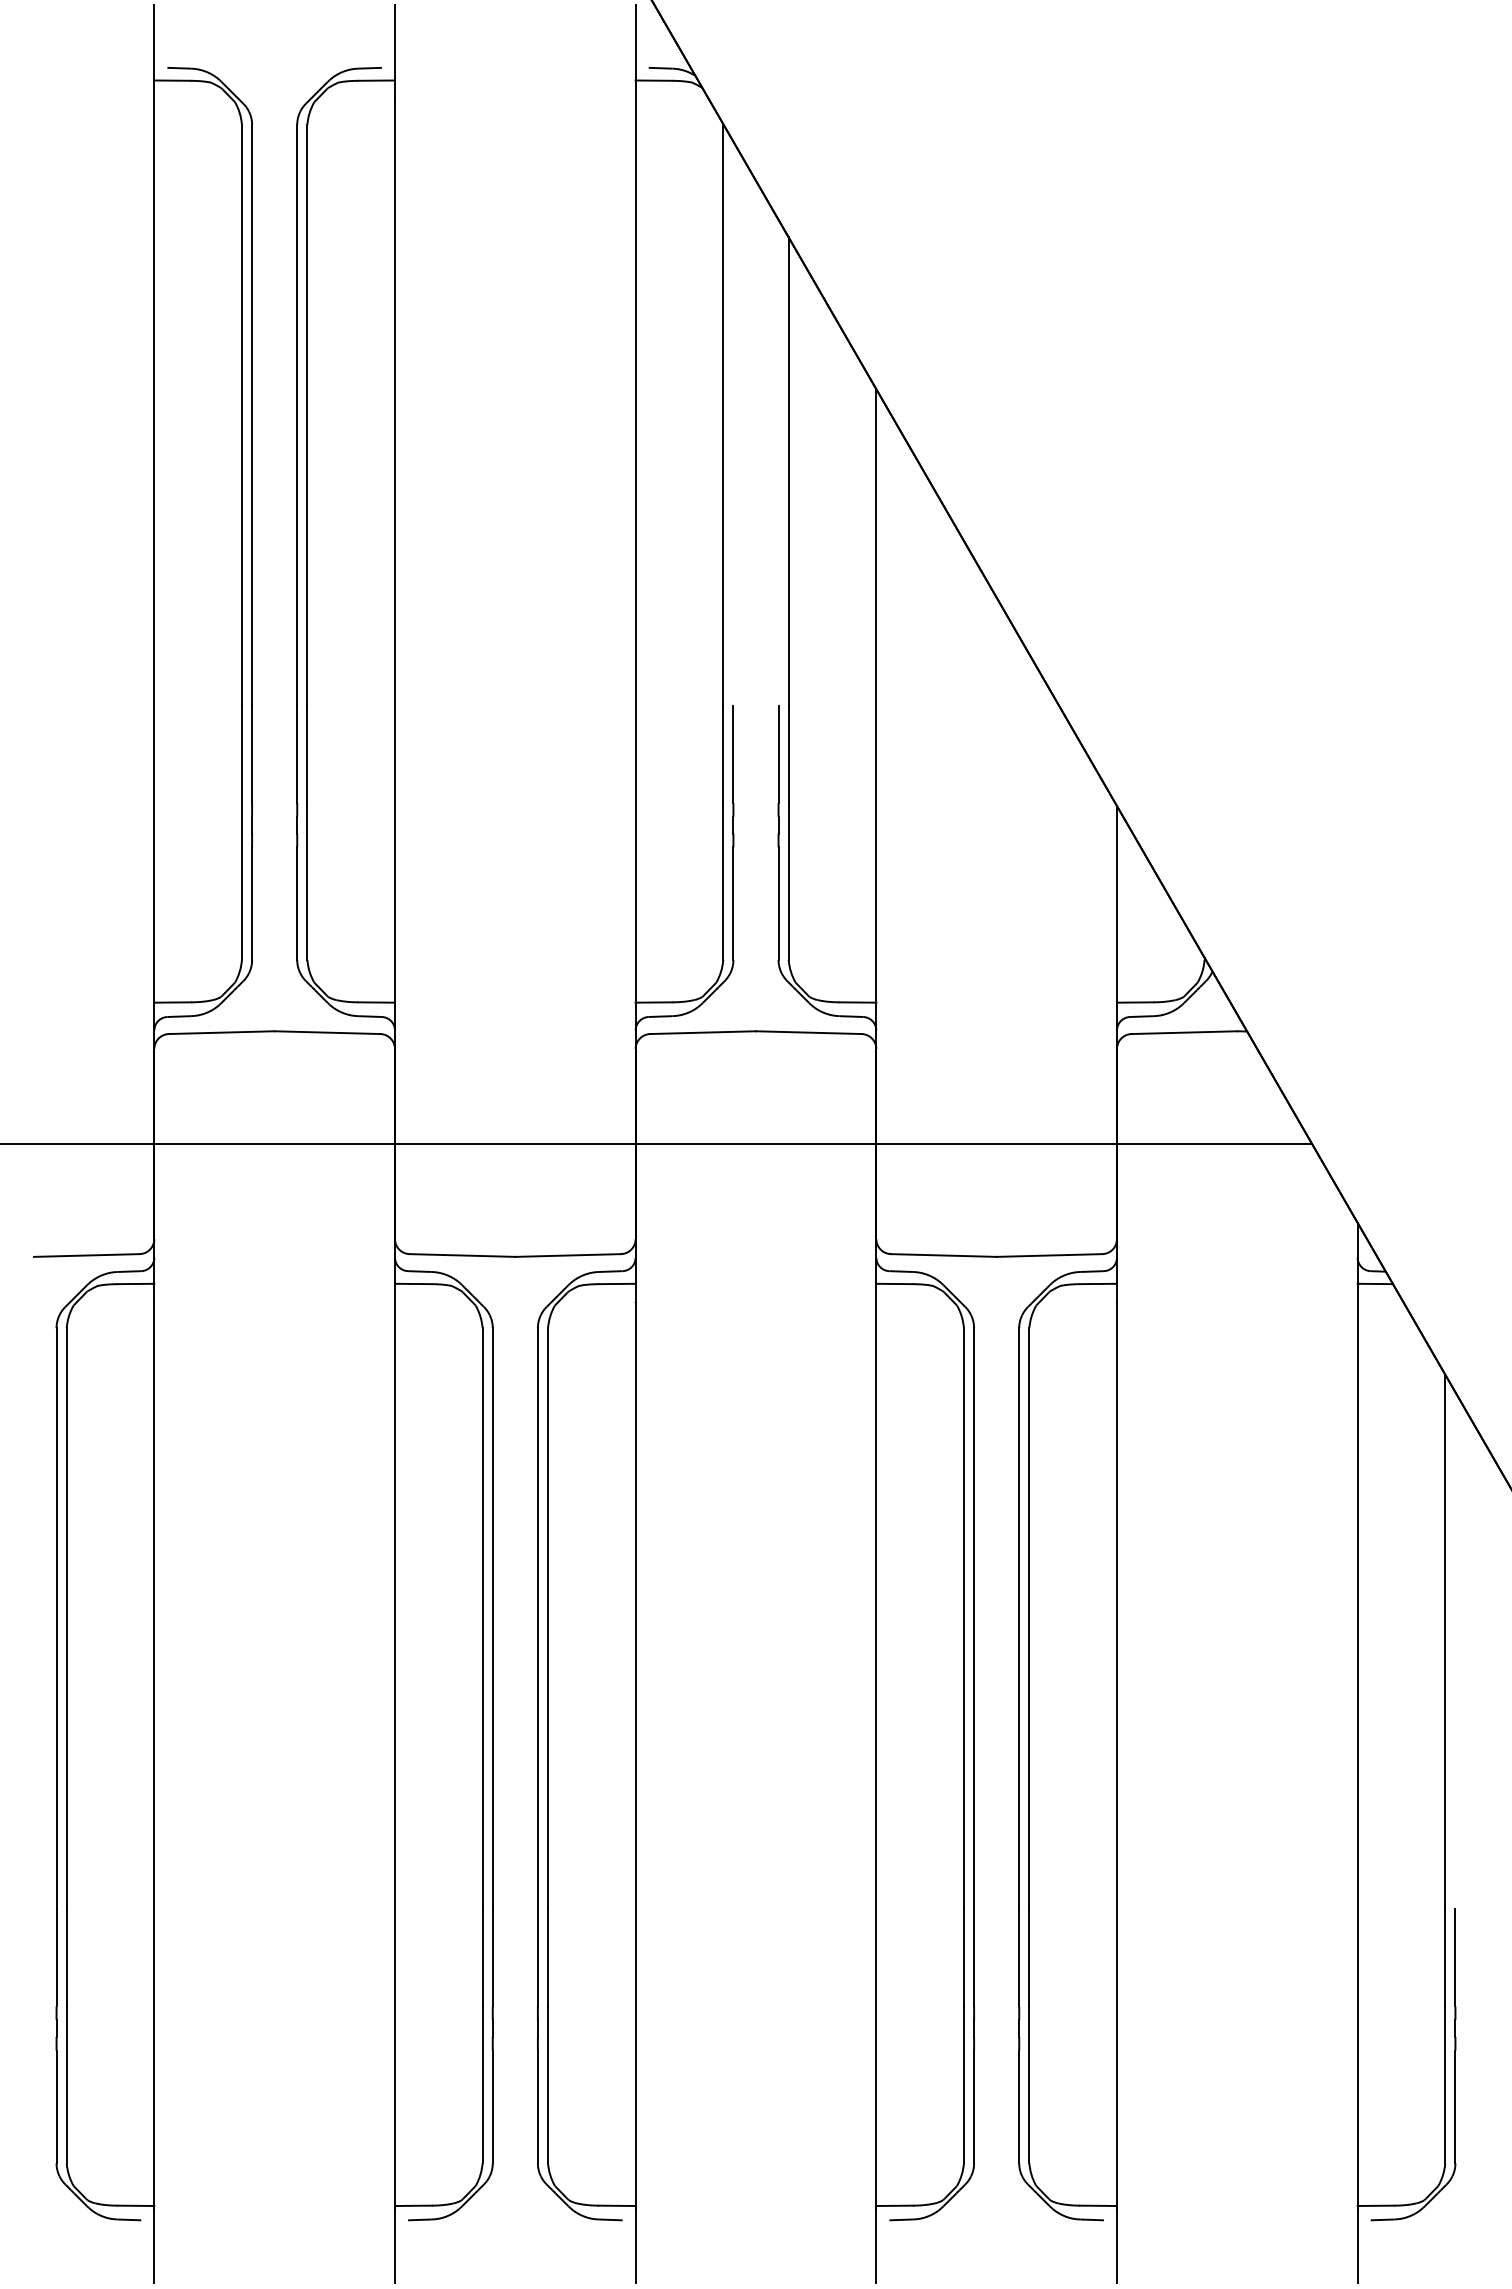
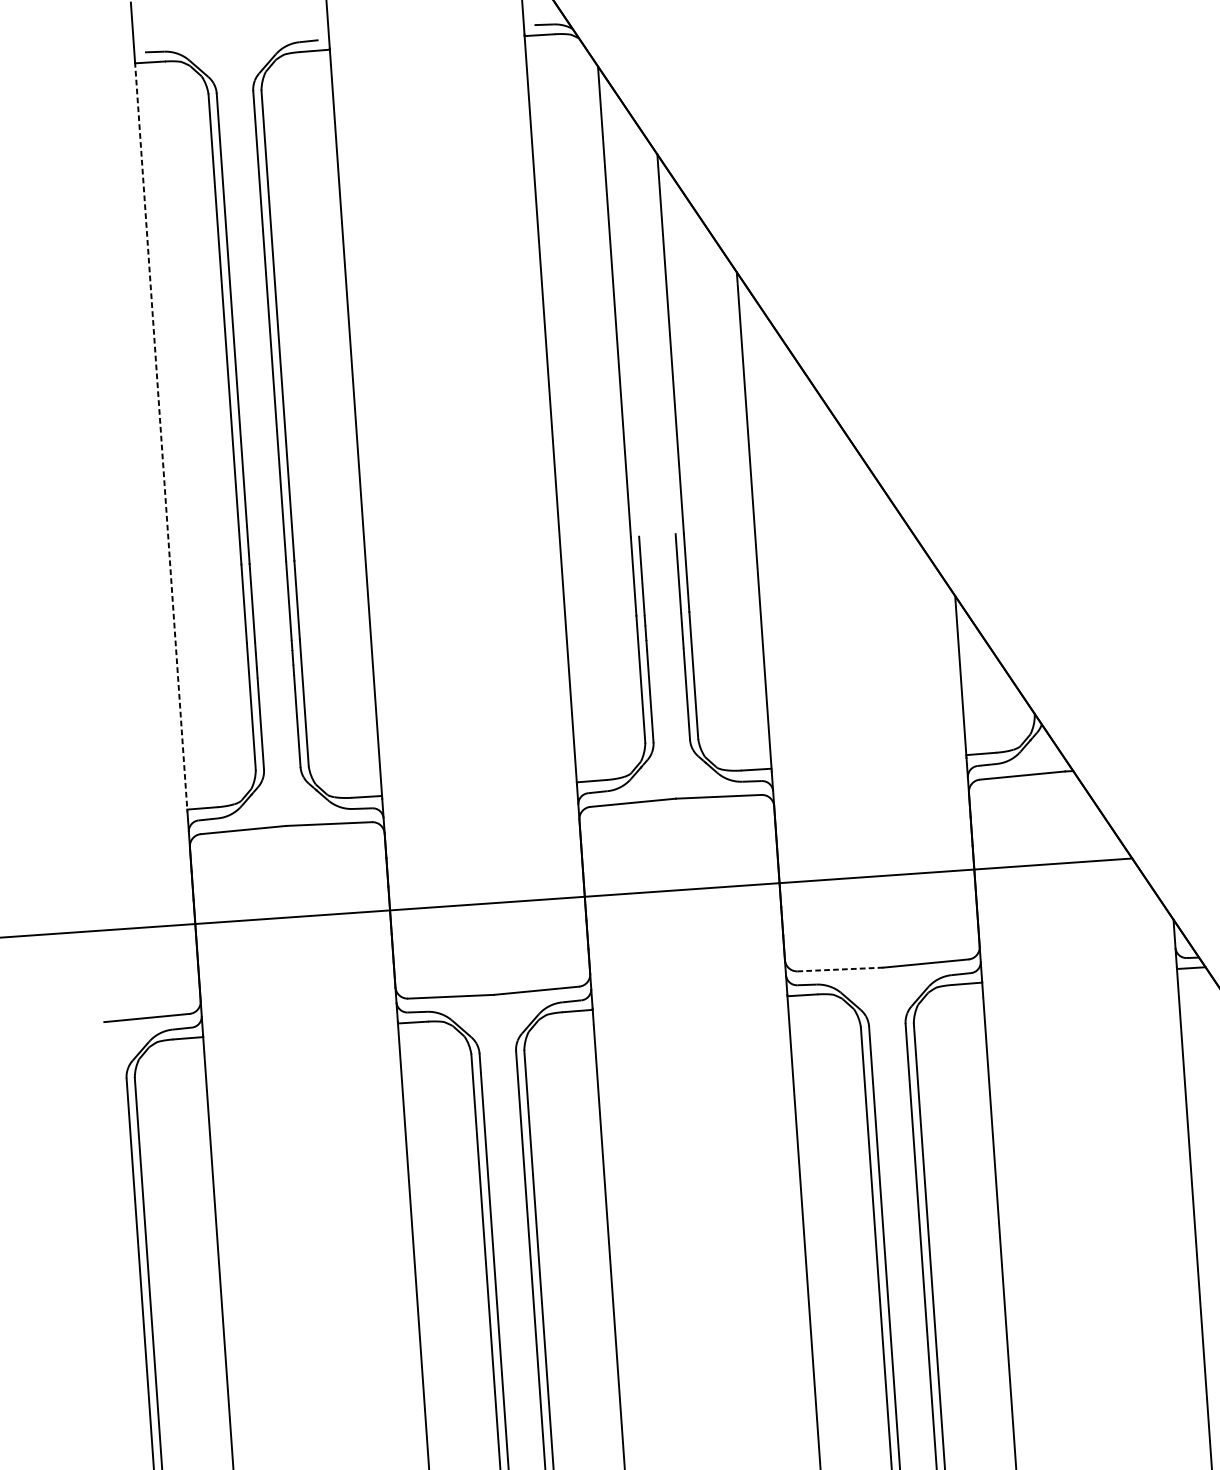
line: (154, 542) -> (161, 437), solid -> dashed
line: (943, 1255) -> (840, 969), solid -> dashed

